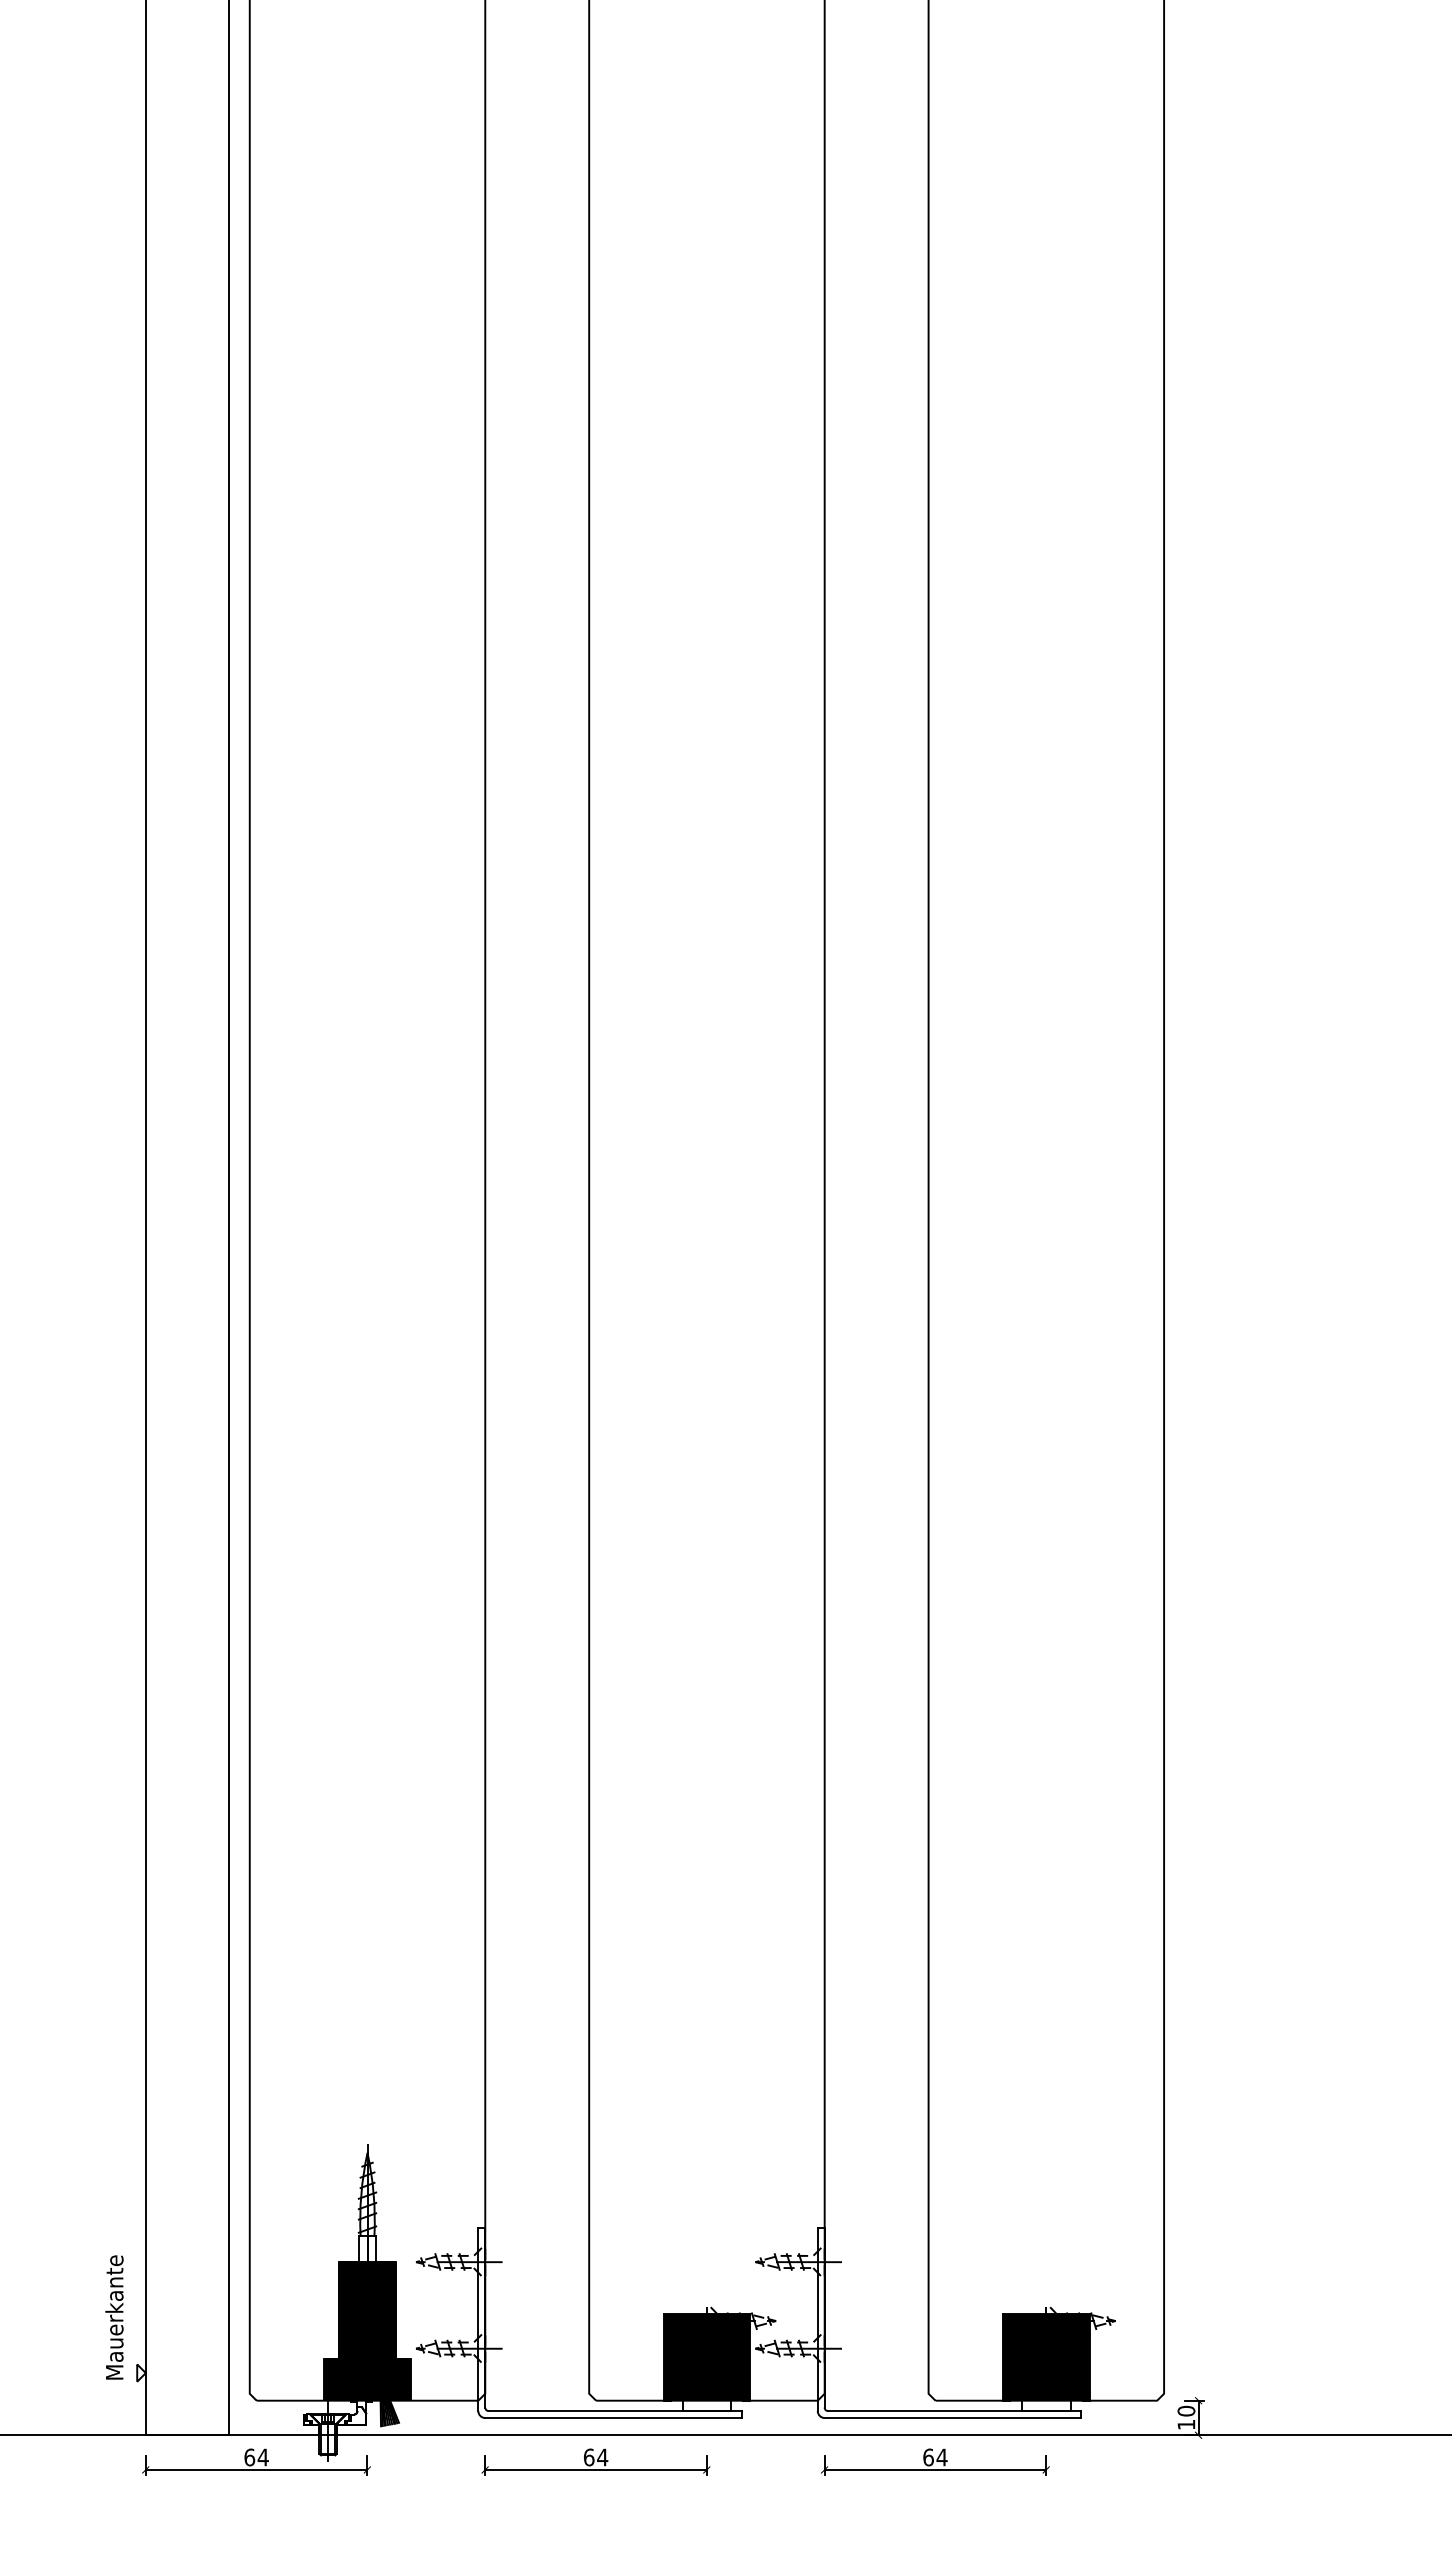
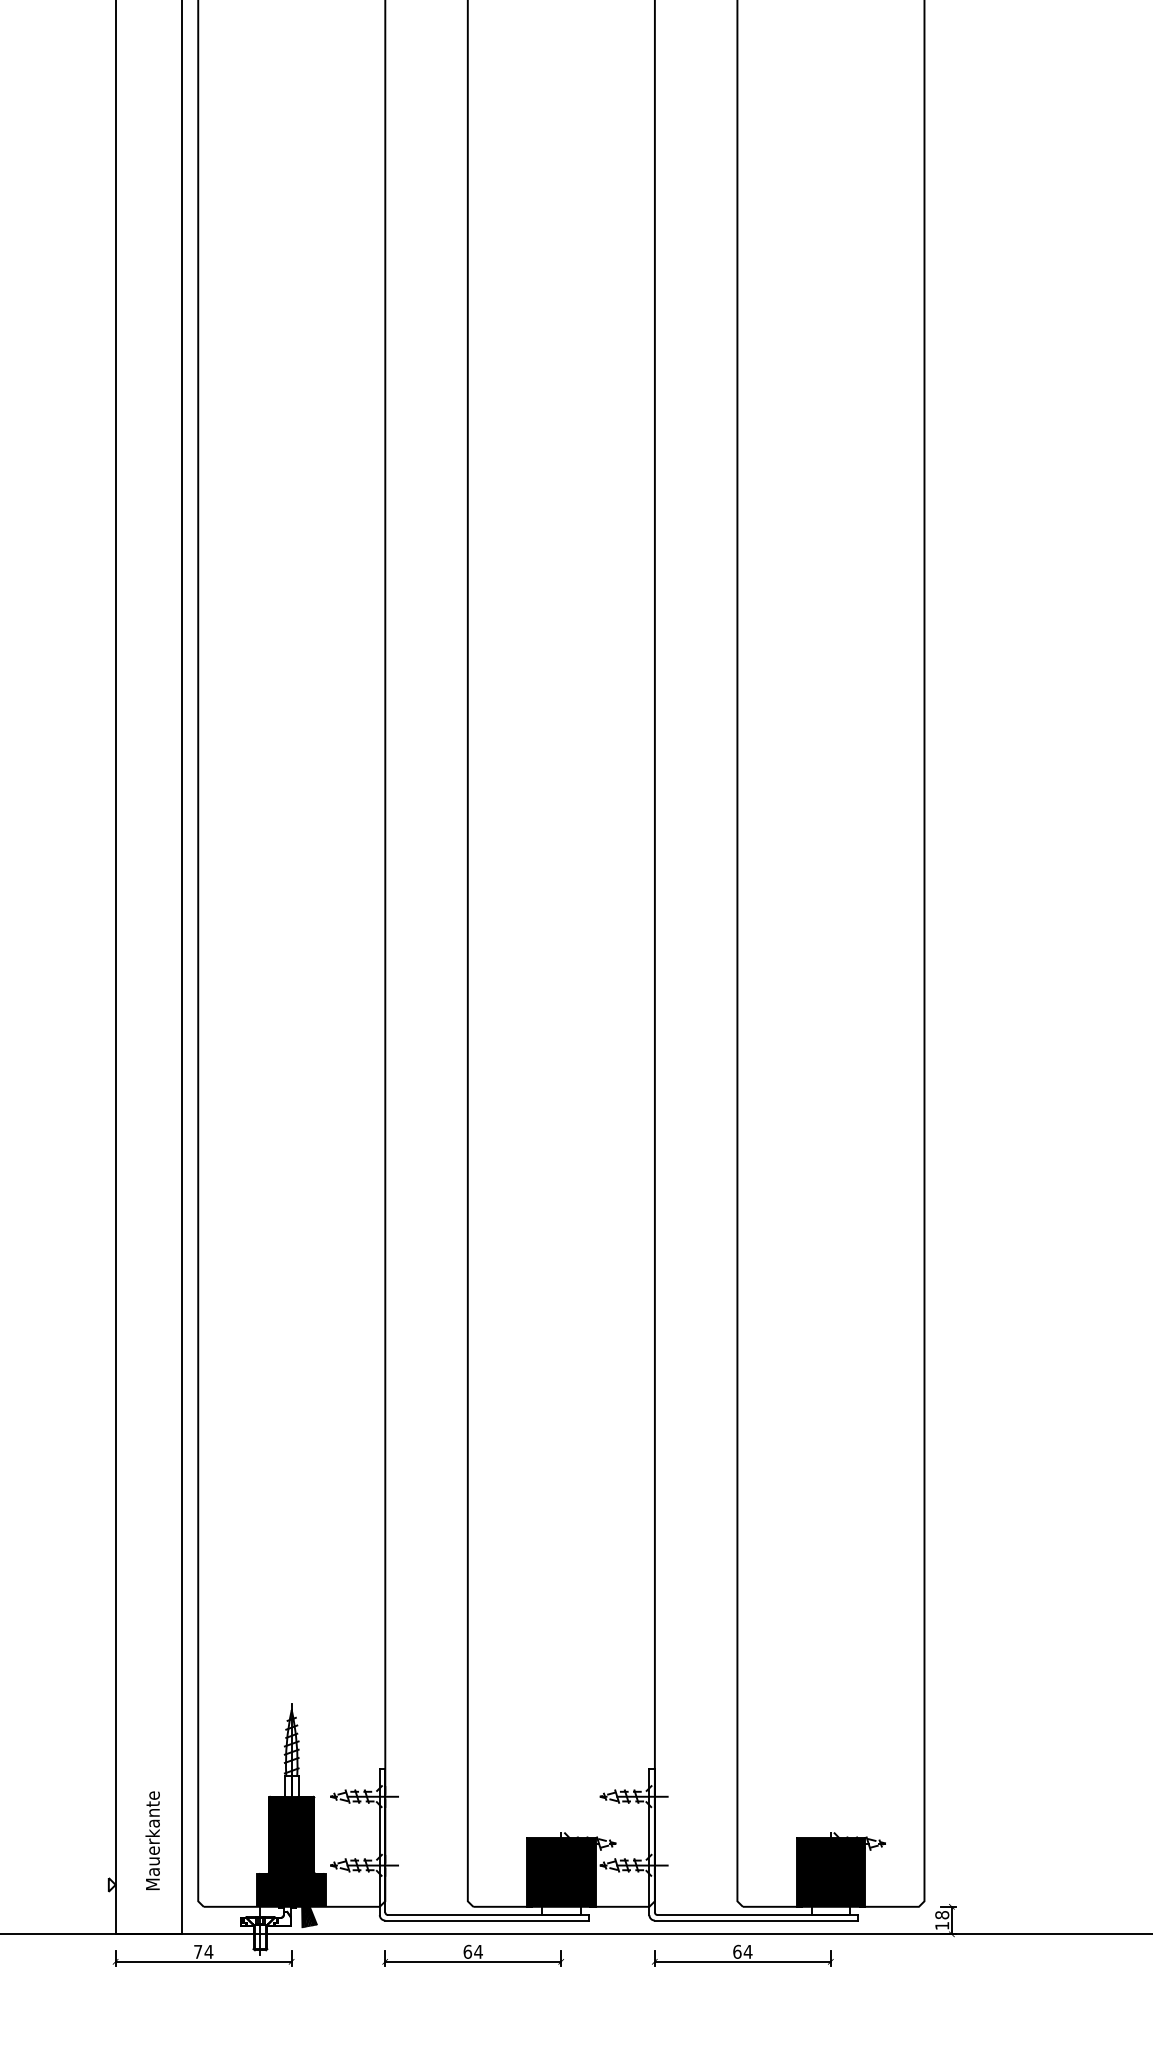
text: (114, 2317) -> (152, 1840), moved
text: (1186, 2410) -> (942, 1914), 10 -> 18
text: (249, 2457) -> (198, 1951), 64 -> 74

